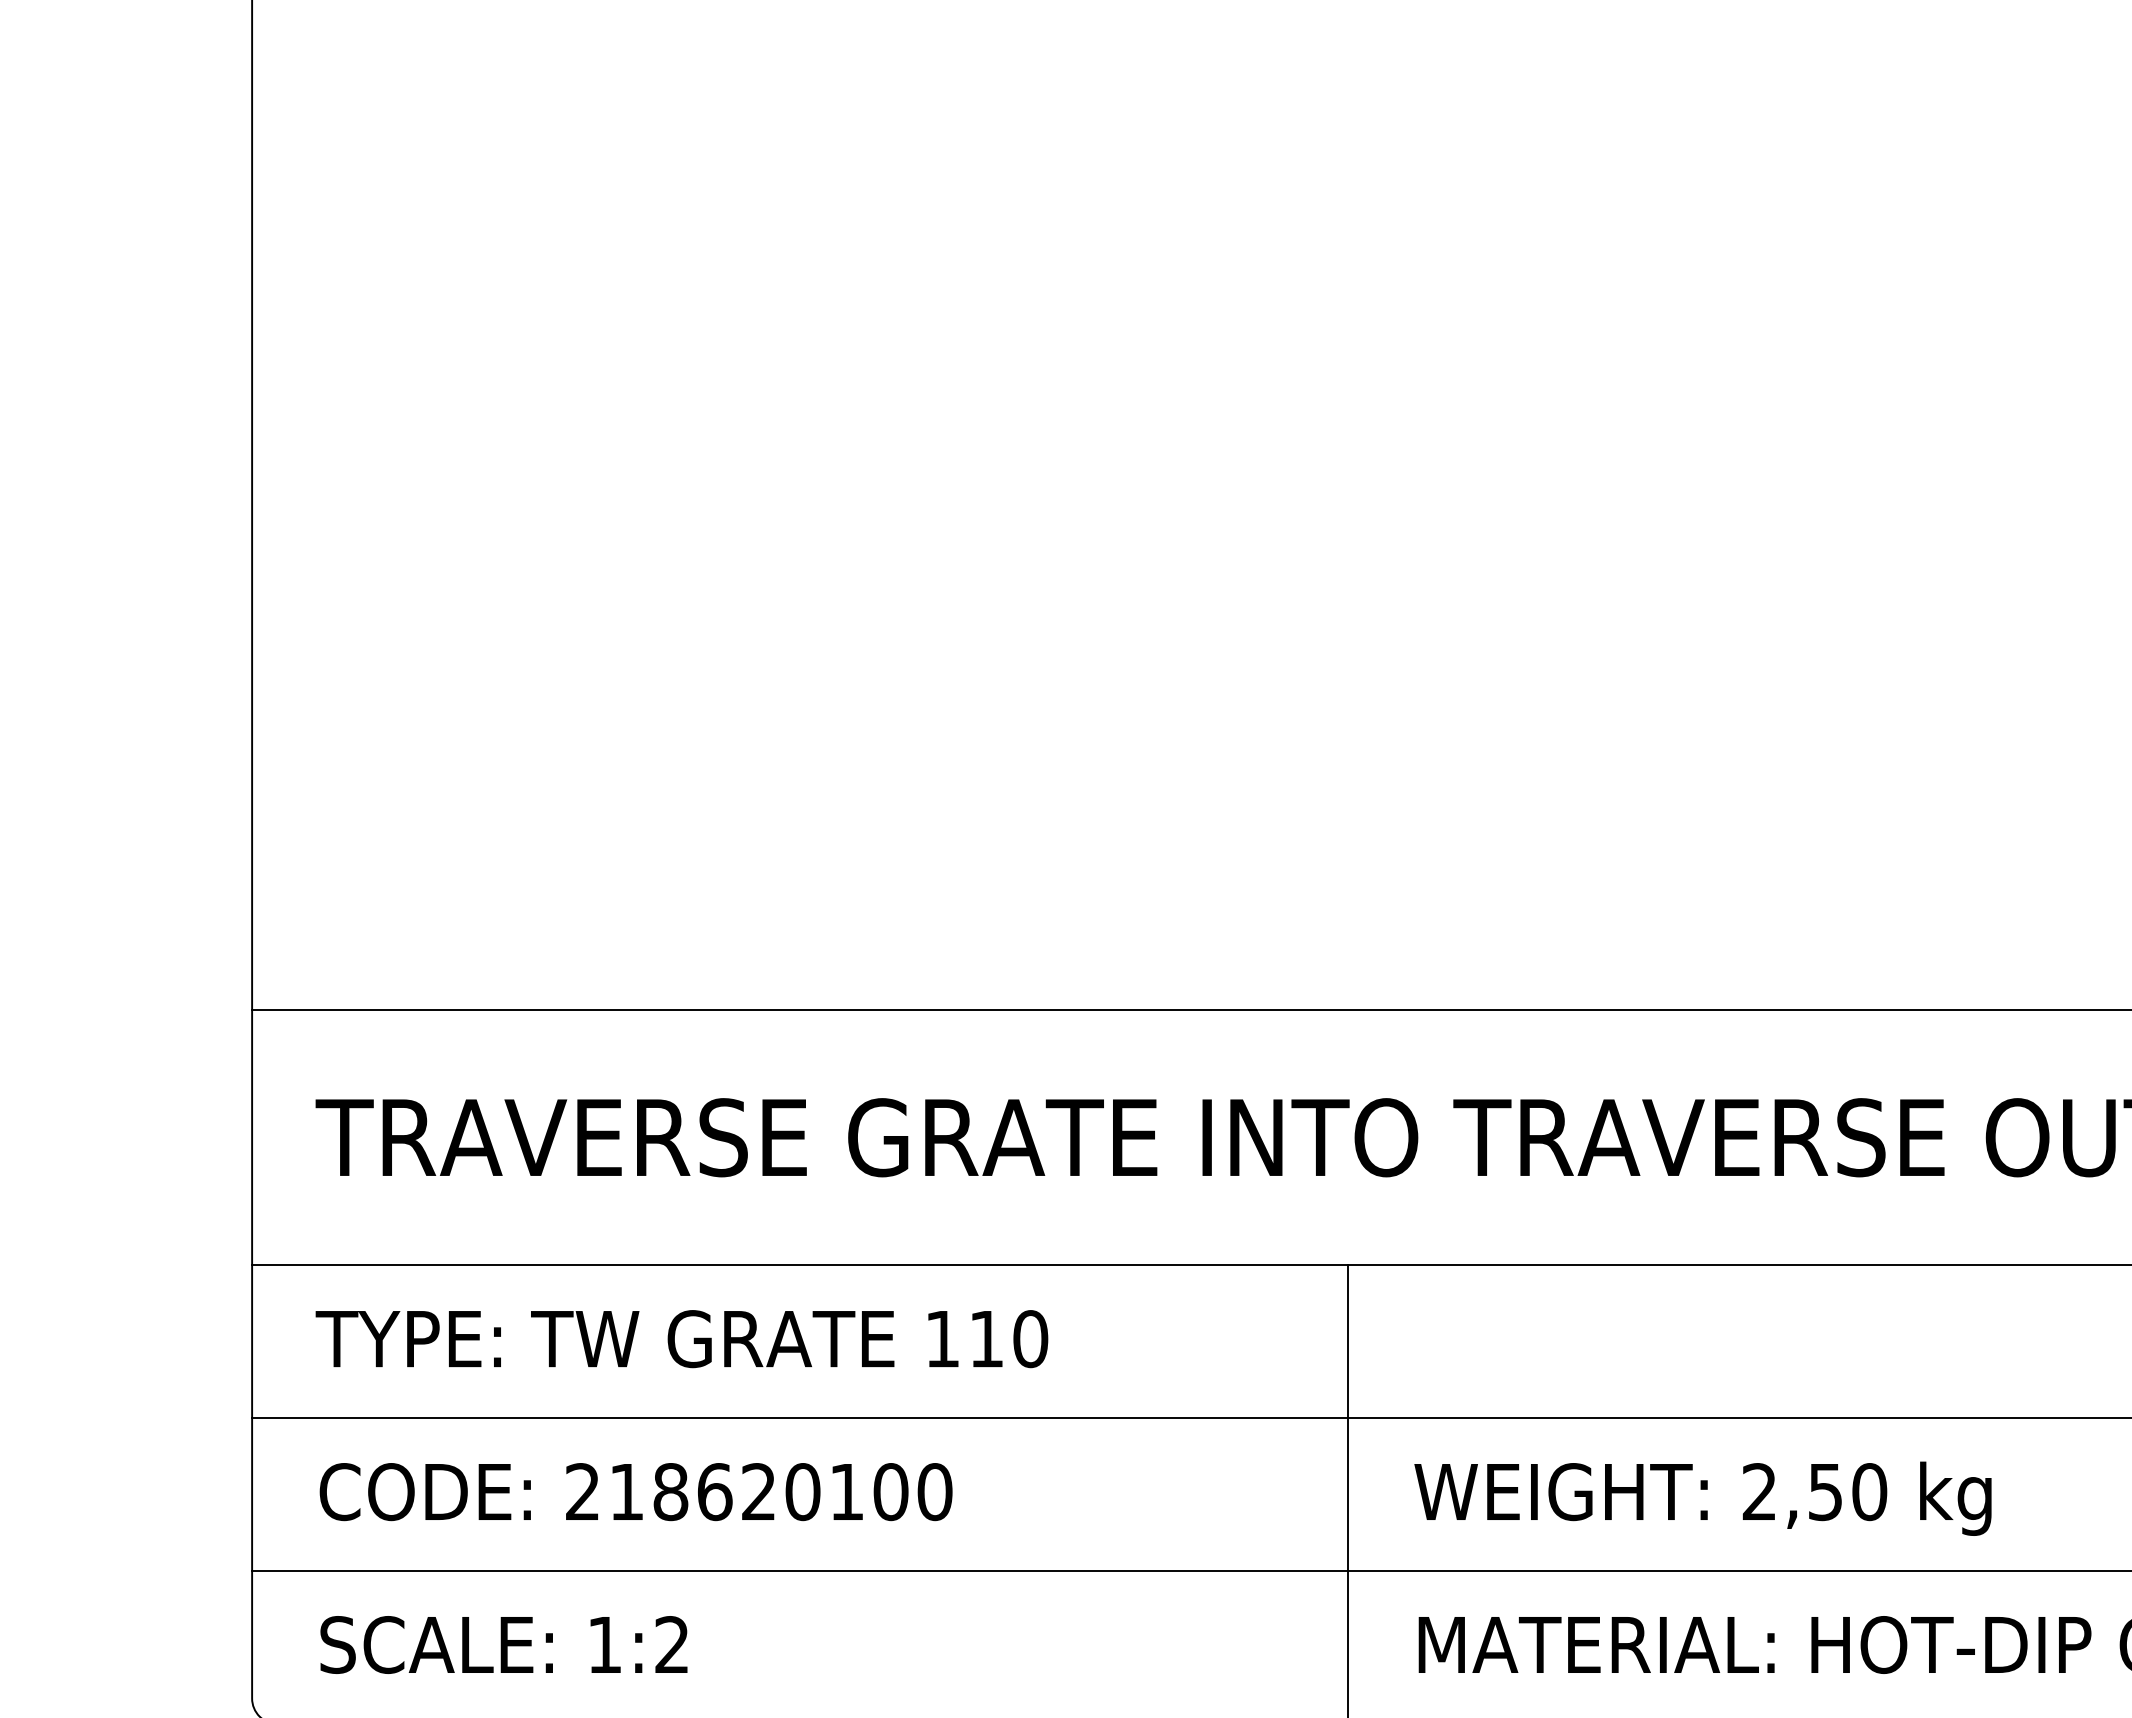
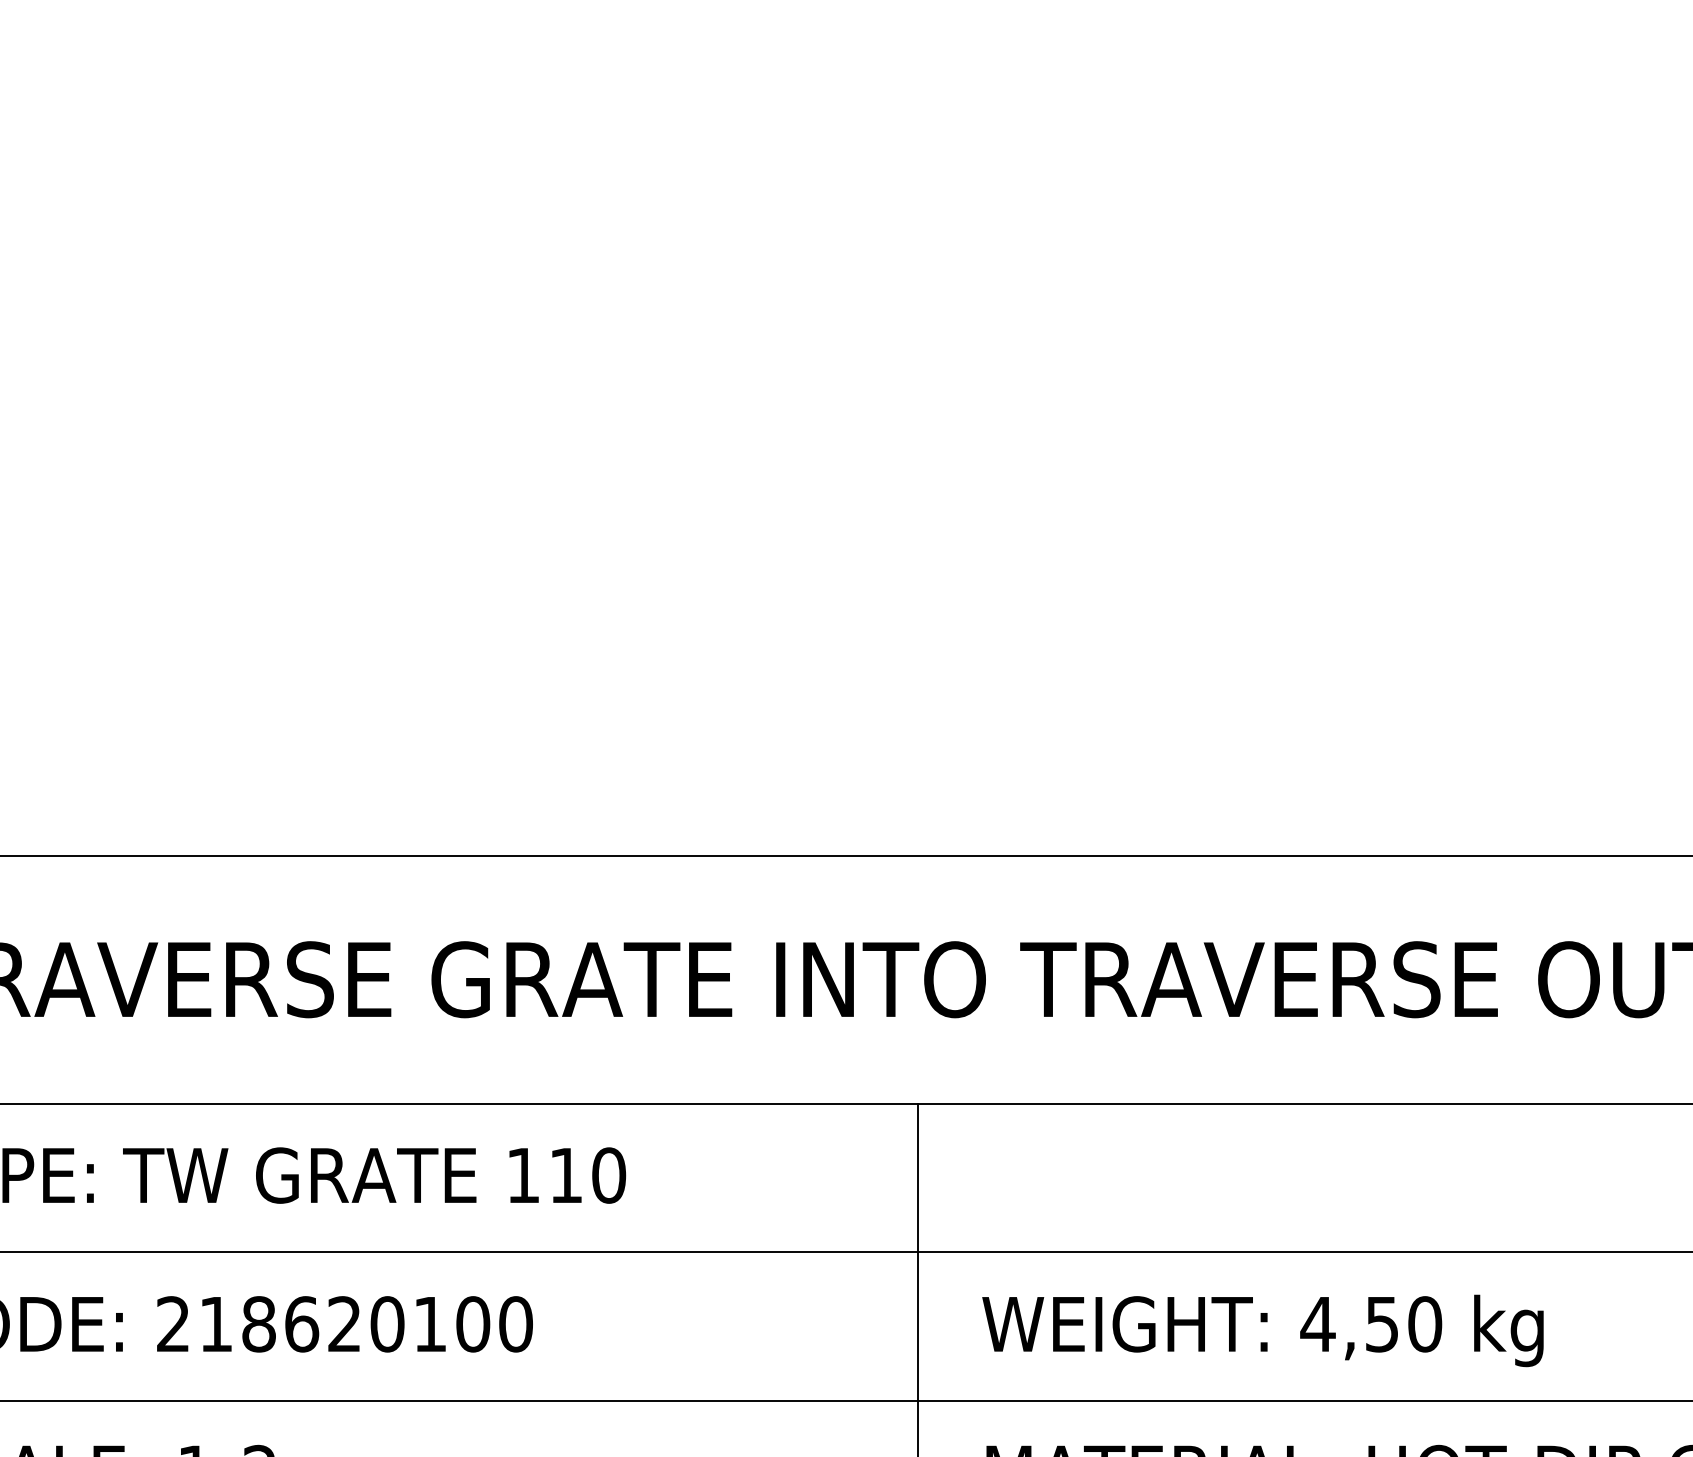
text: (1759, 1491) -> (1317, 1323), 2,50 -> 4,50

